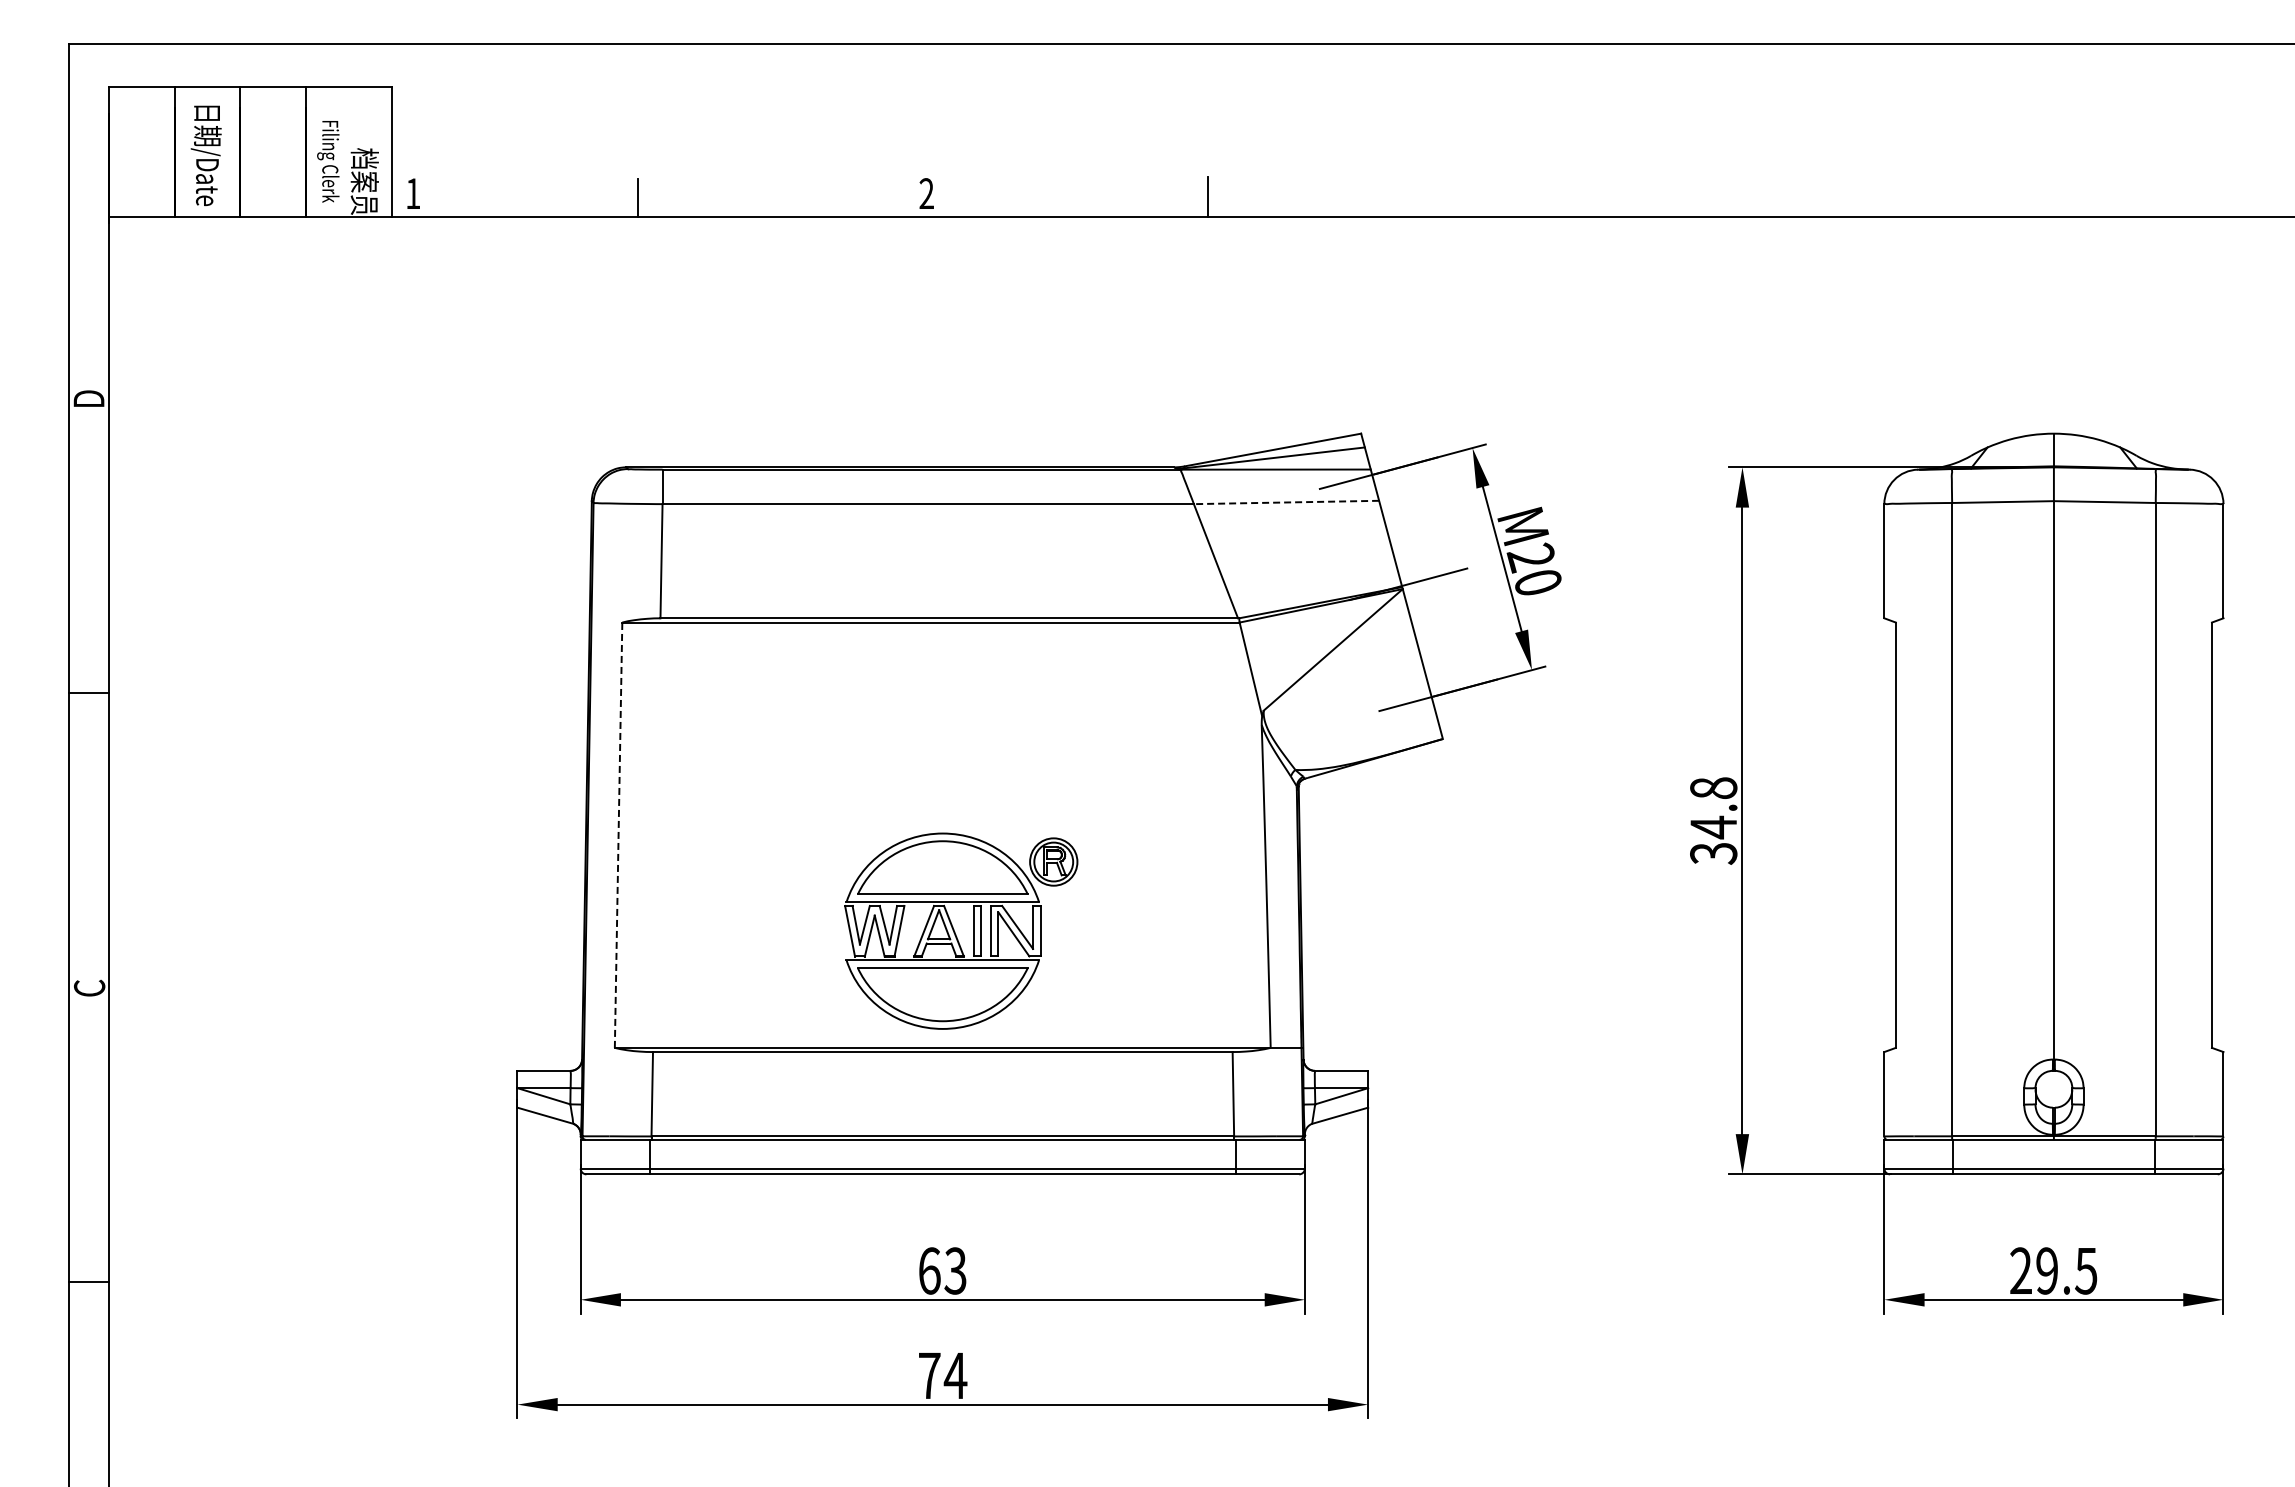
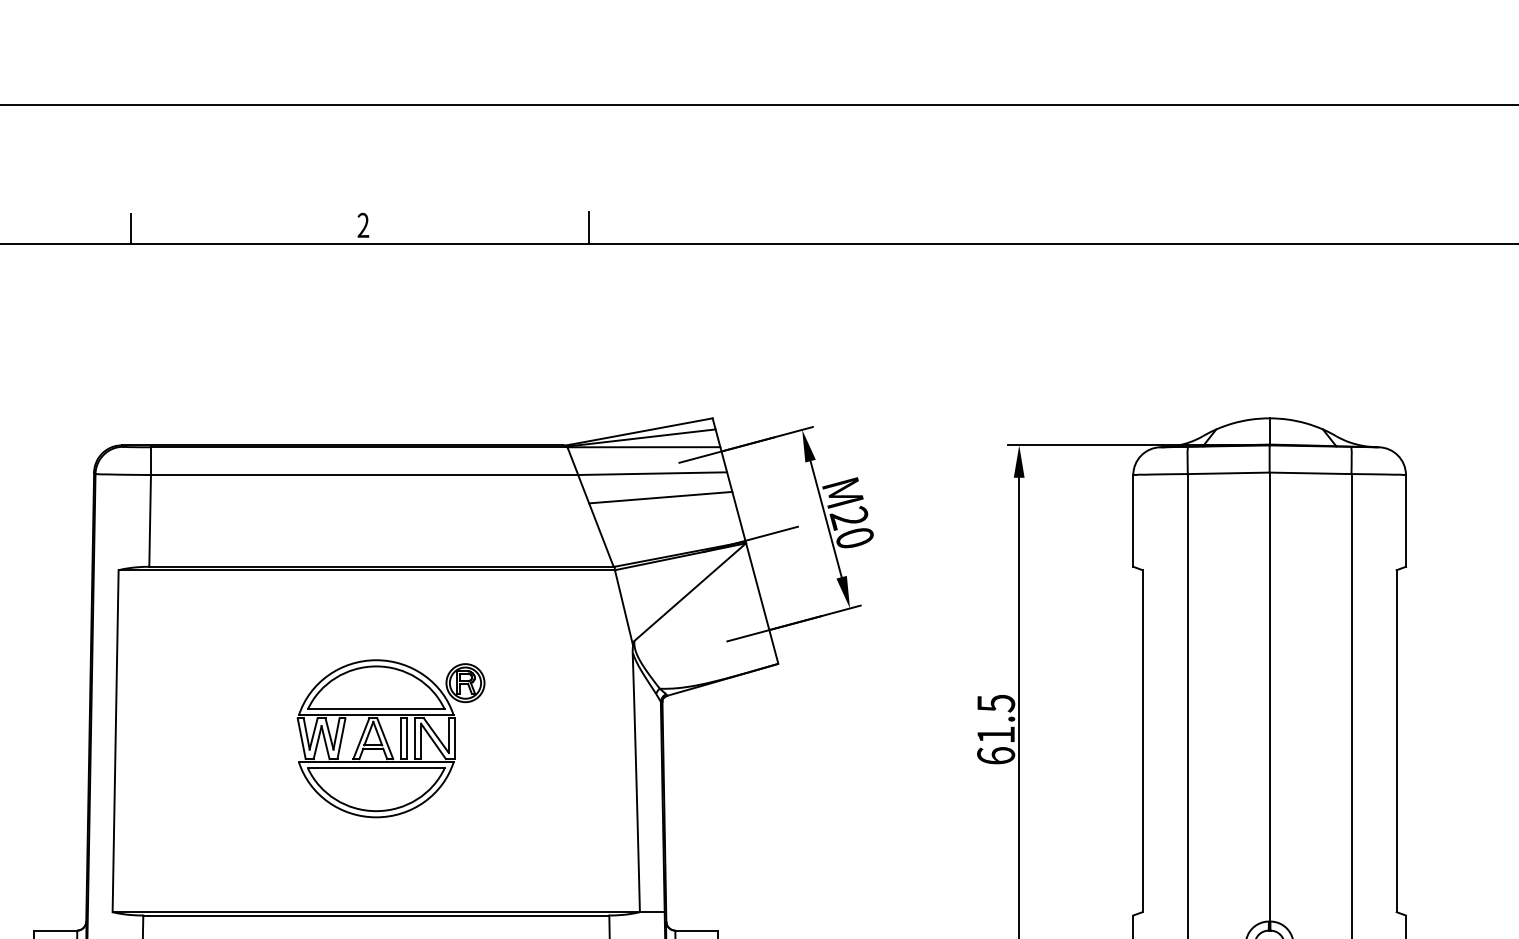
line: (1286, 502) -> (652, 473), dashed -> solid
line: (1296, 532) -> (660, 497), added
text: (1713, 820) -> (995, 729), 34.8 -> 61.5
line: (618, 835) -> (115, 741), dashed -> solid
part: (955, 931) -> (386, 739), moved

